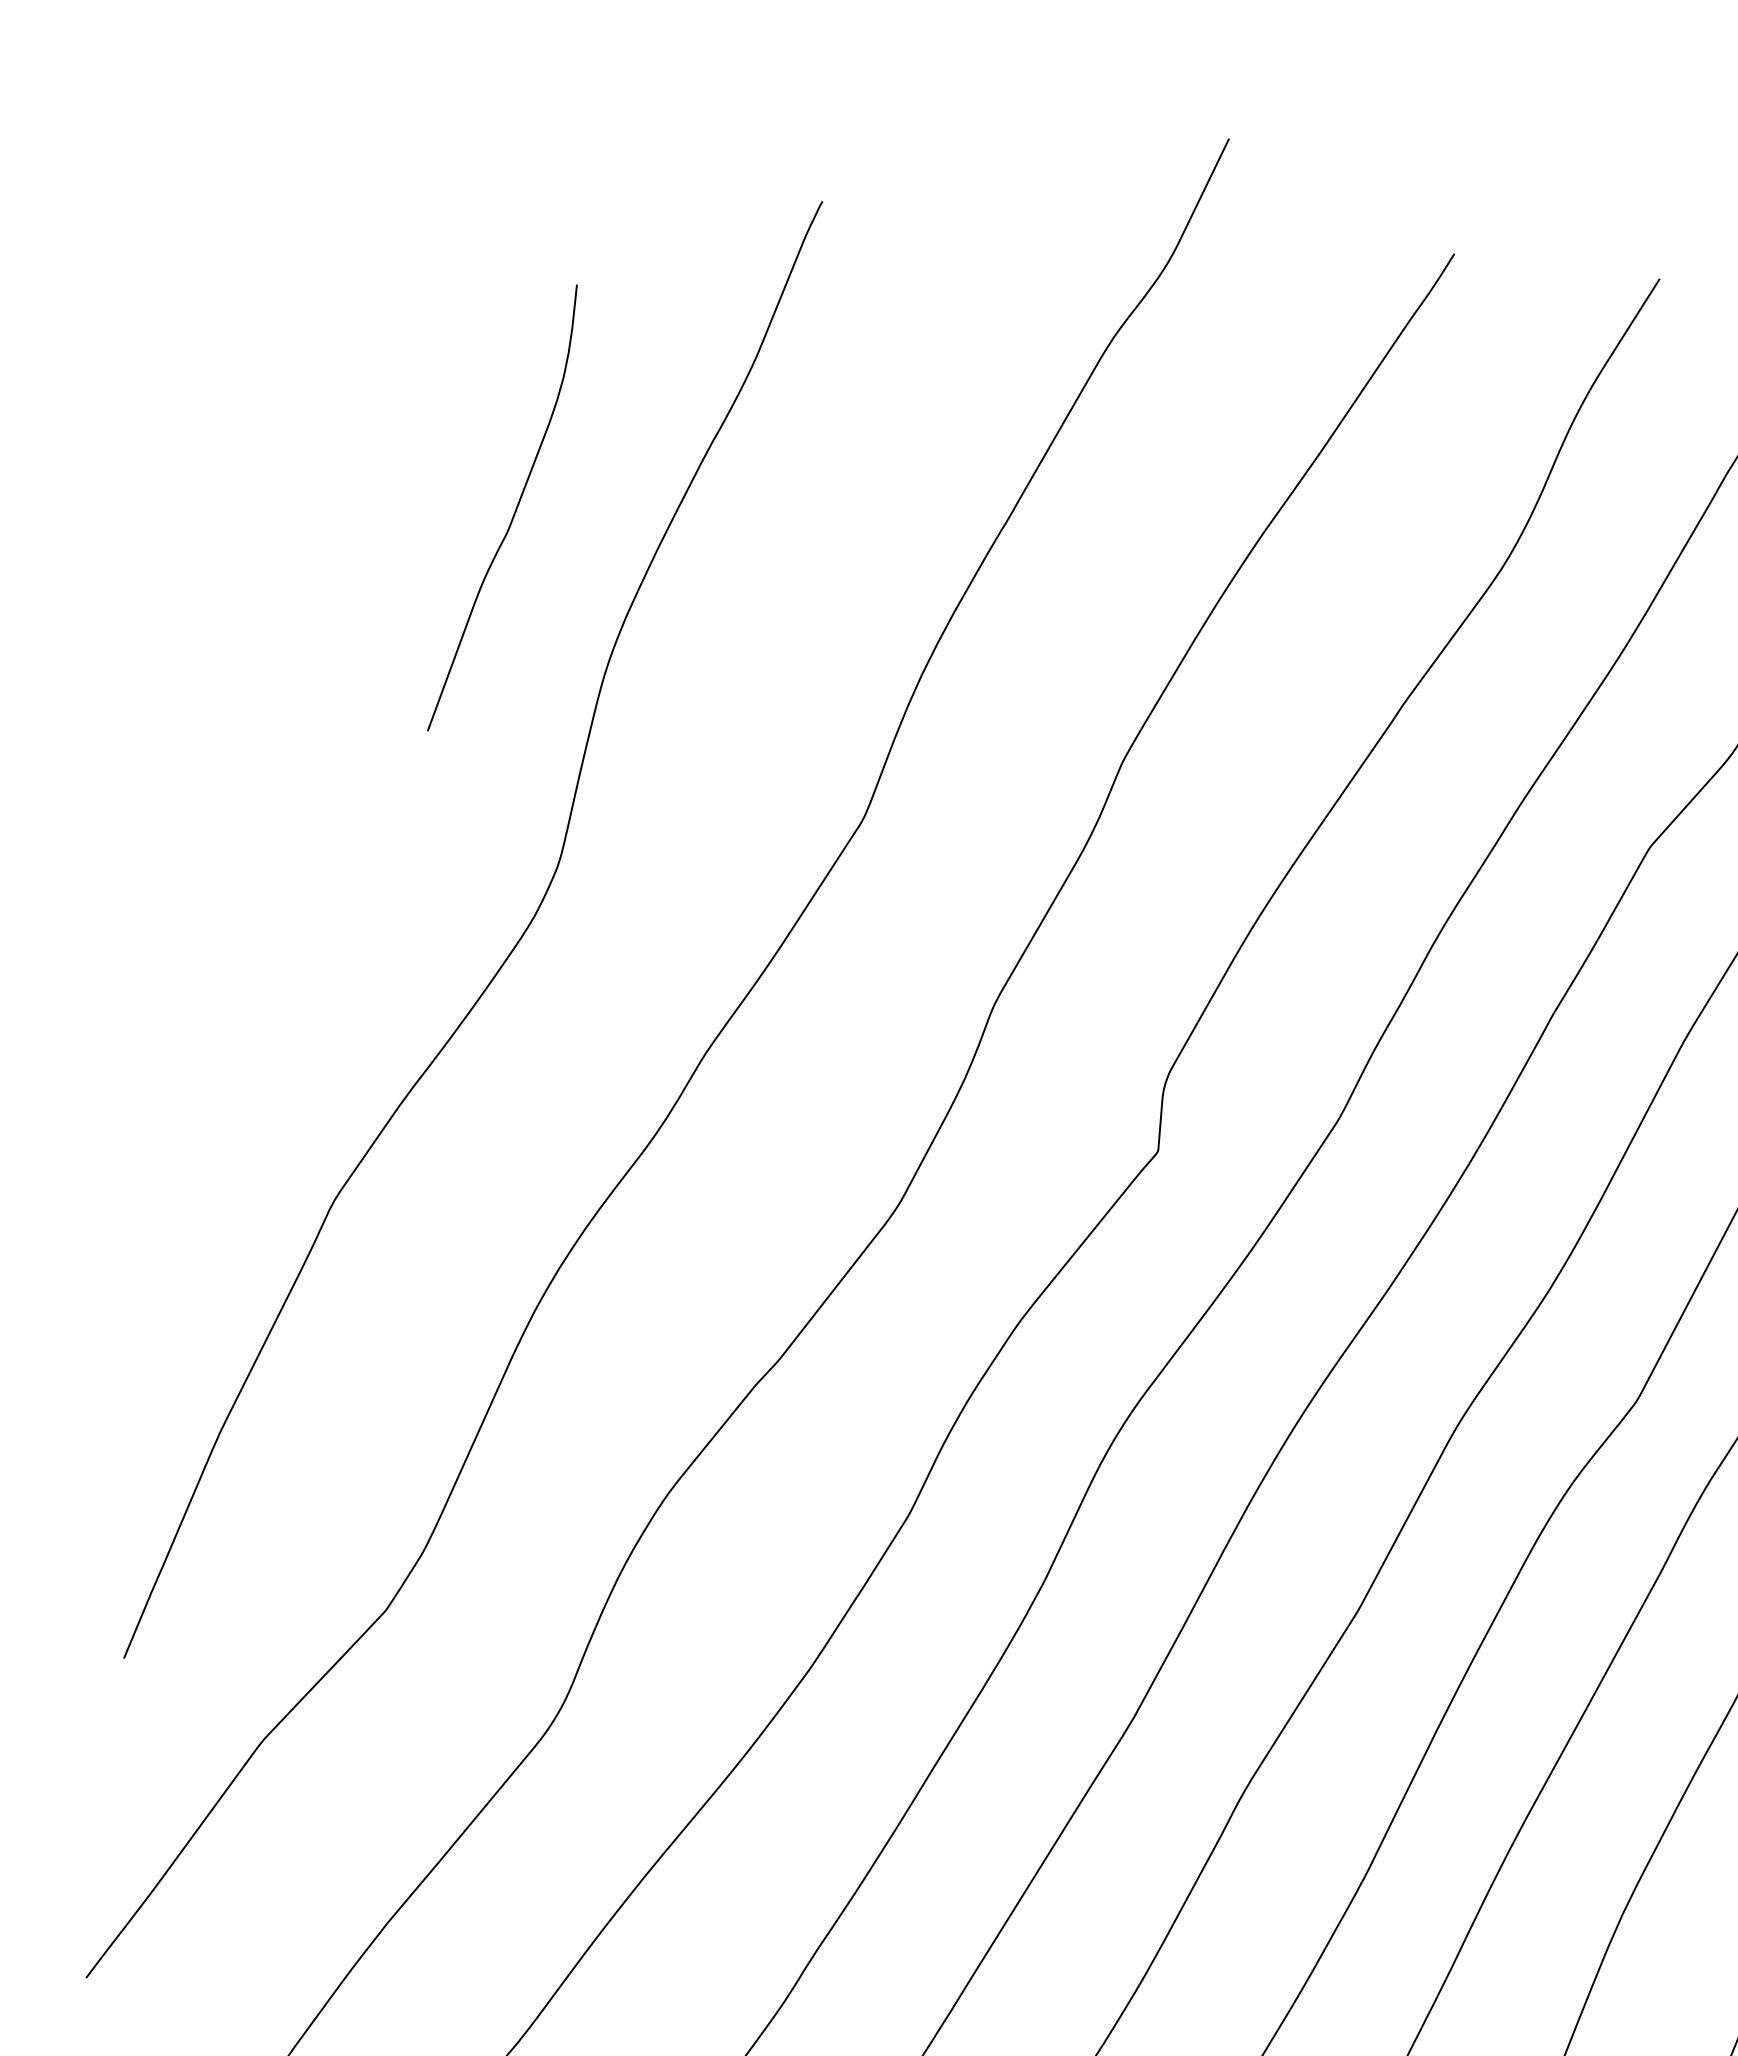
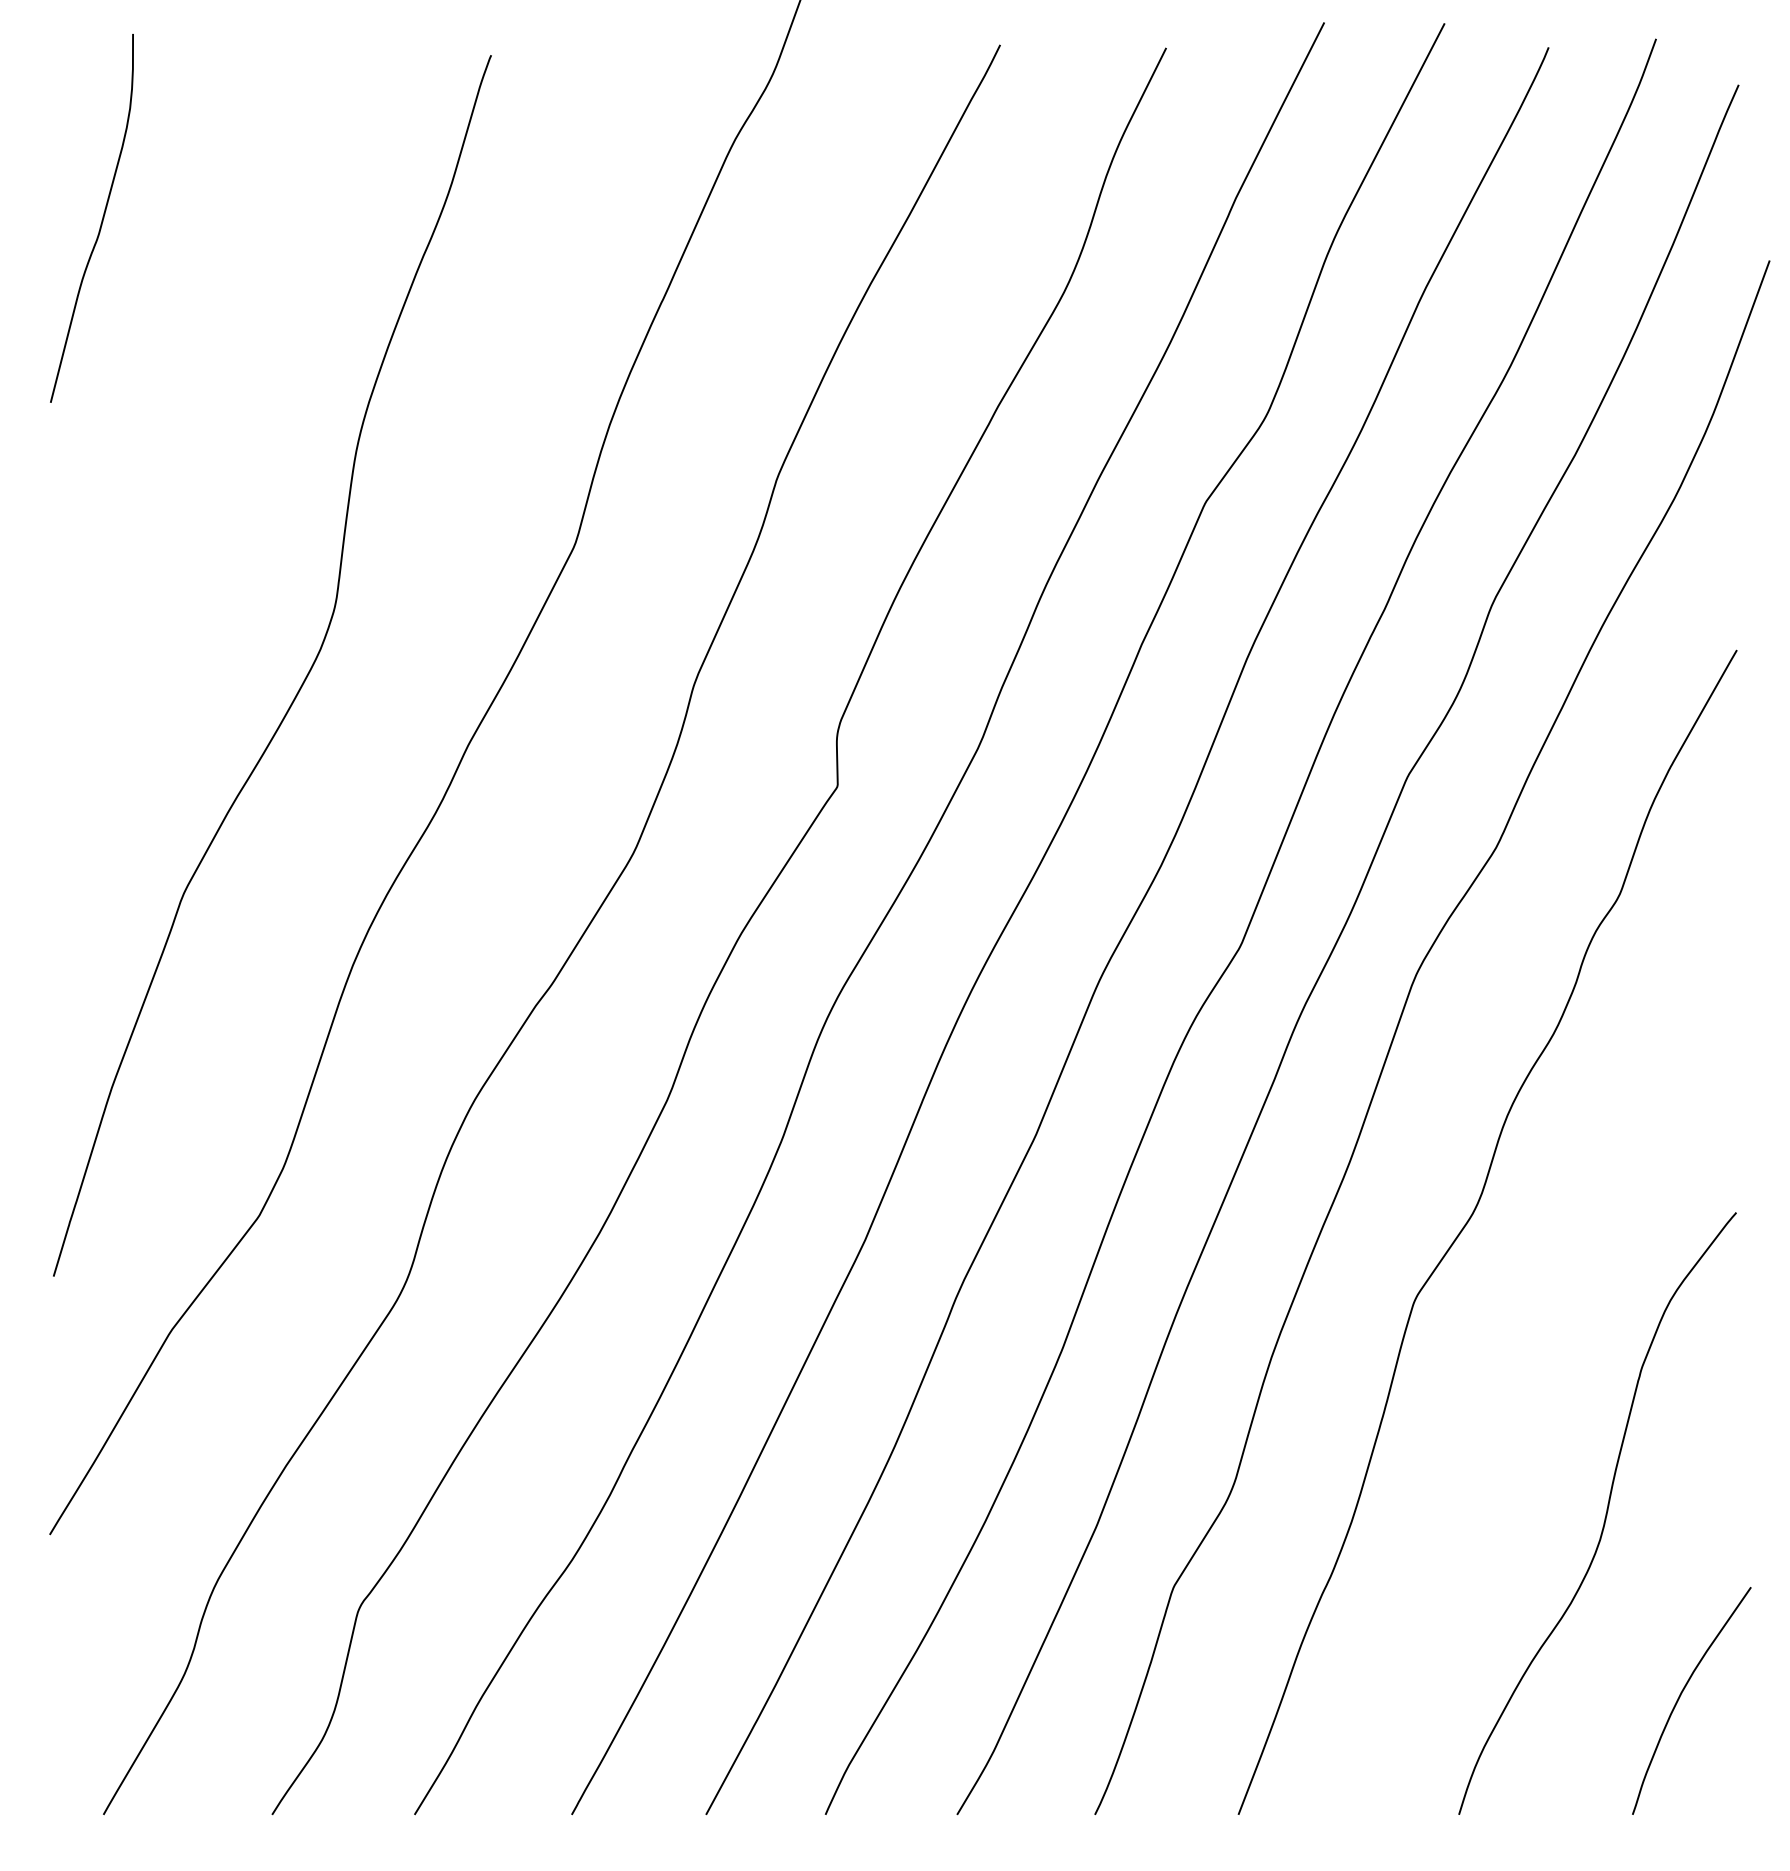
curve: (514, 511) -> (101, 220), moved

